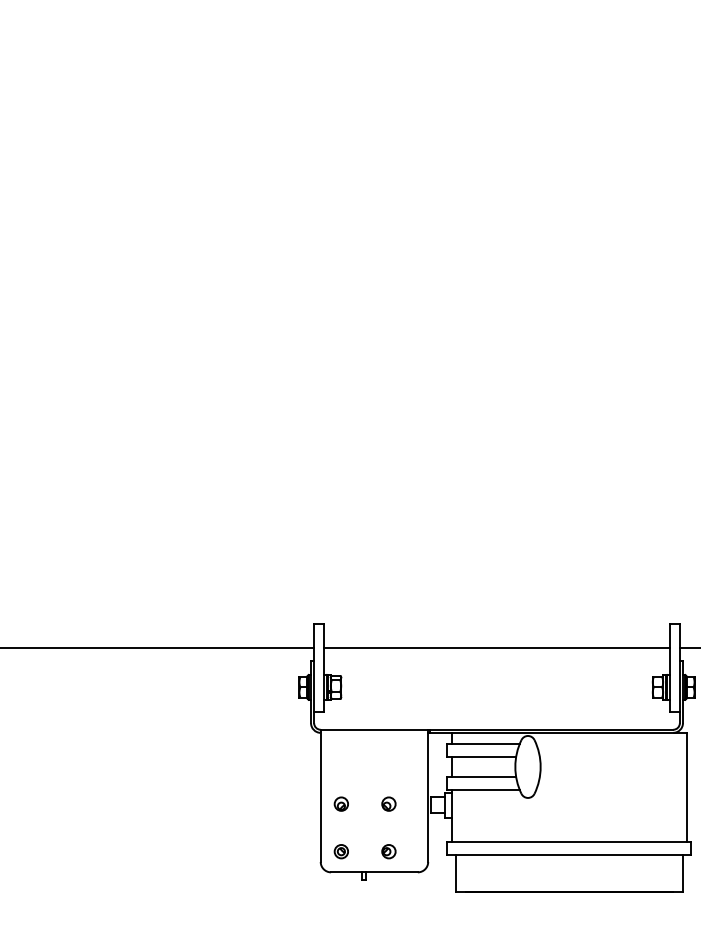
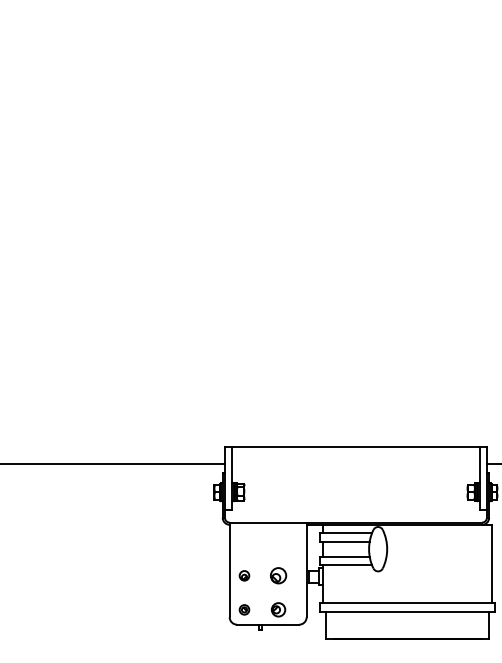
line: (496, 648) -> (355, 447), moved
part: (388, 803) -> (278, 575), size x1.6
part: (388, 851) -> (278, 609), size x1.4

